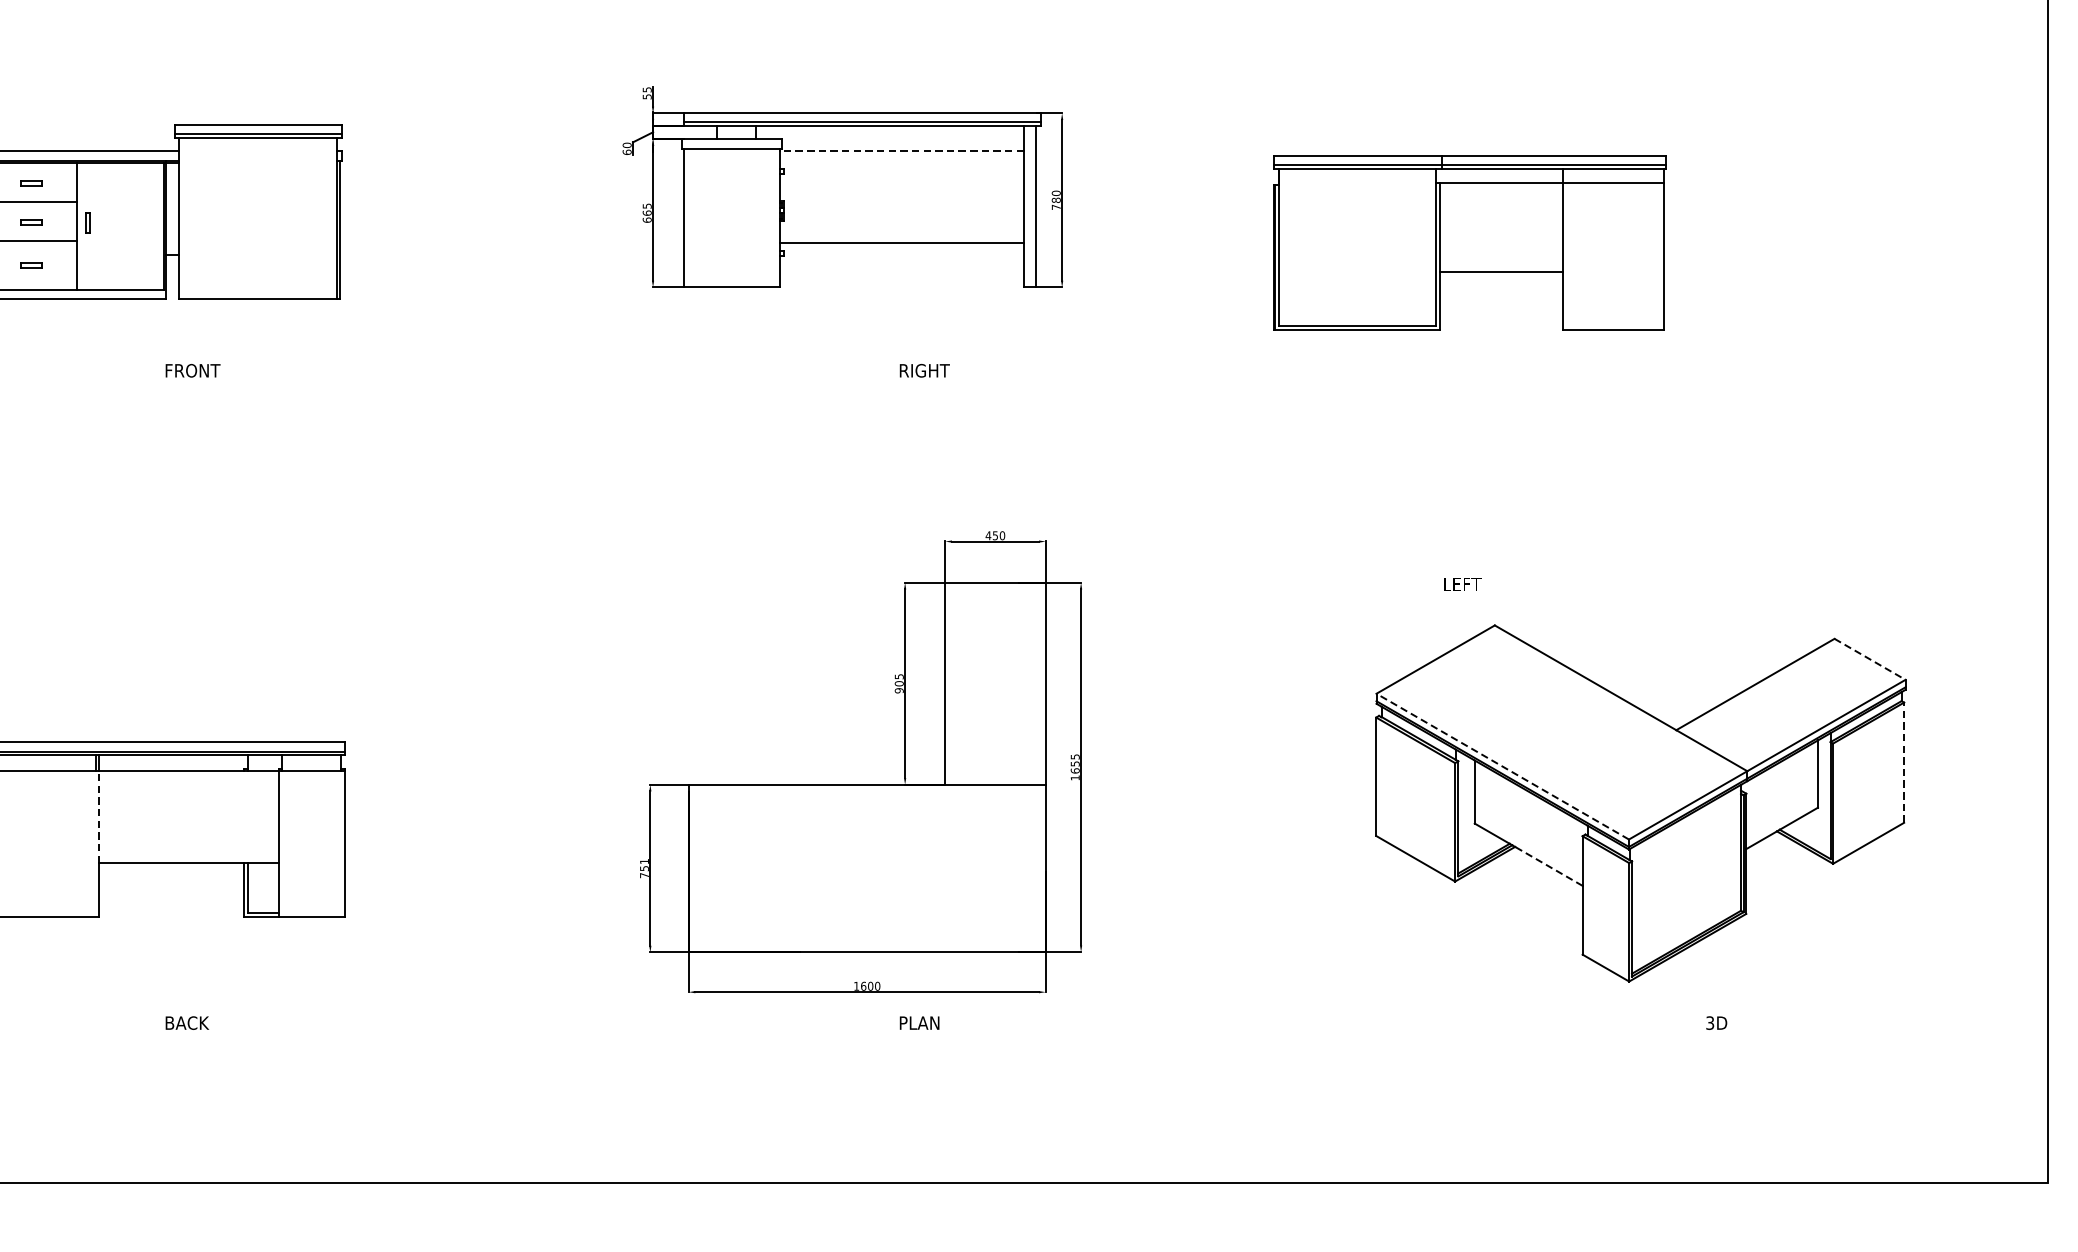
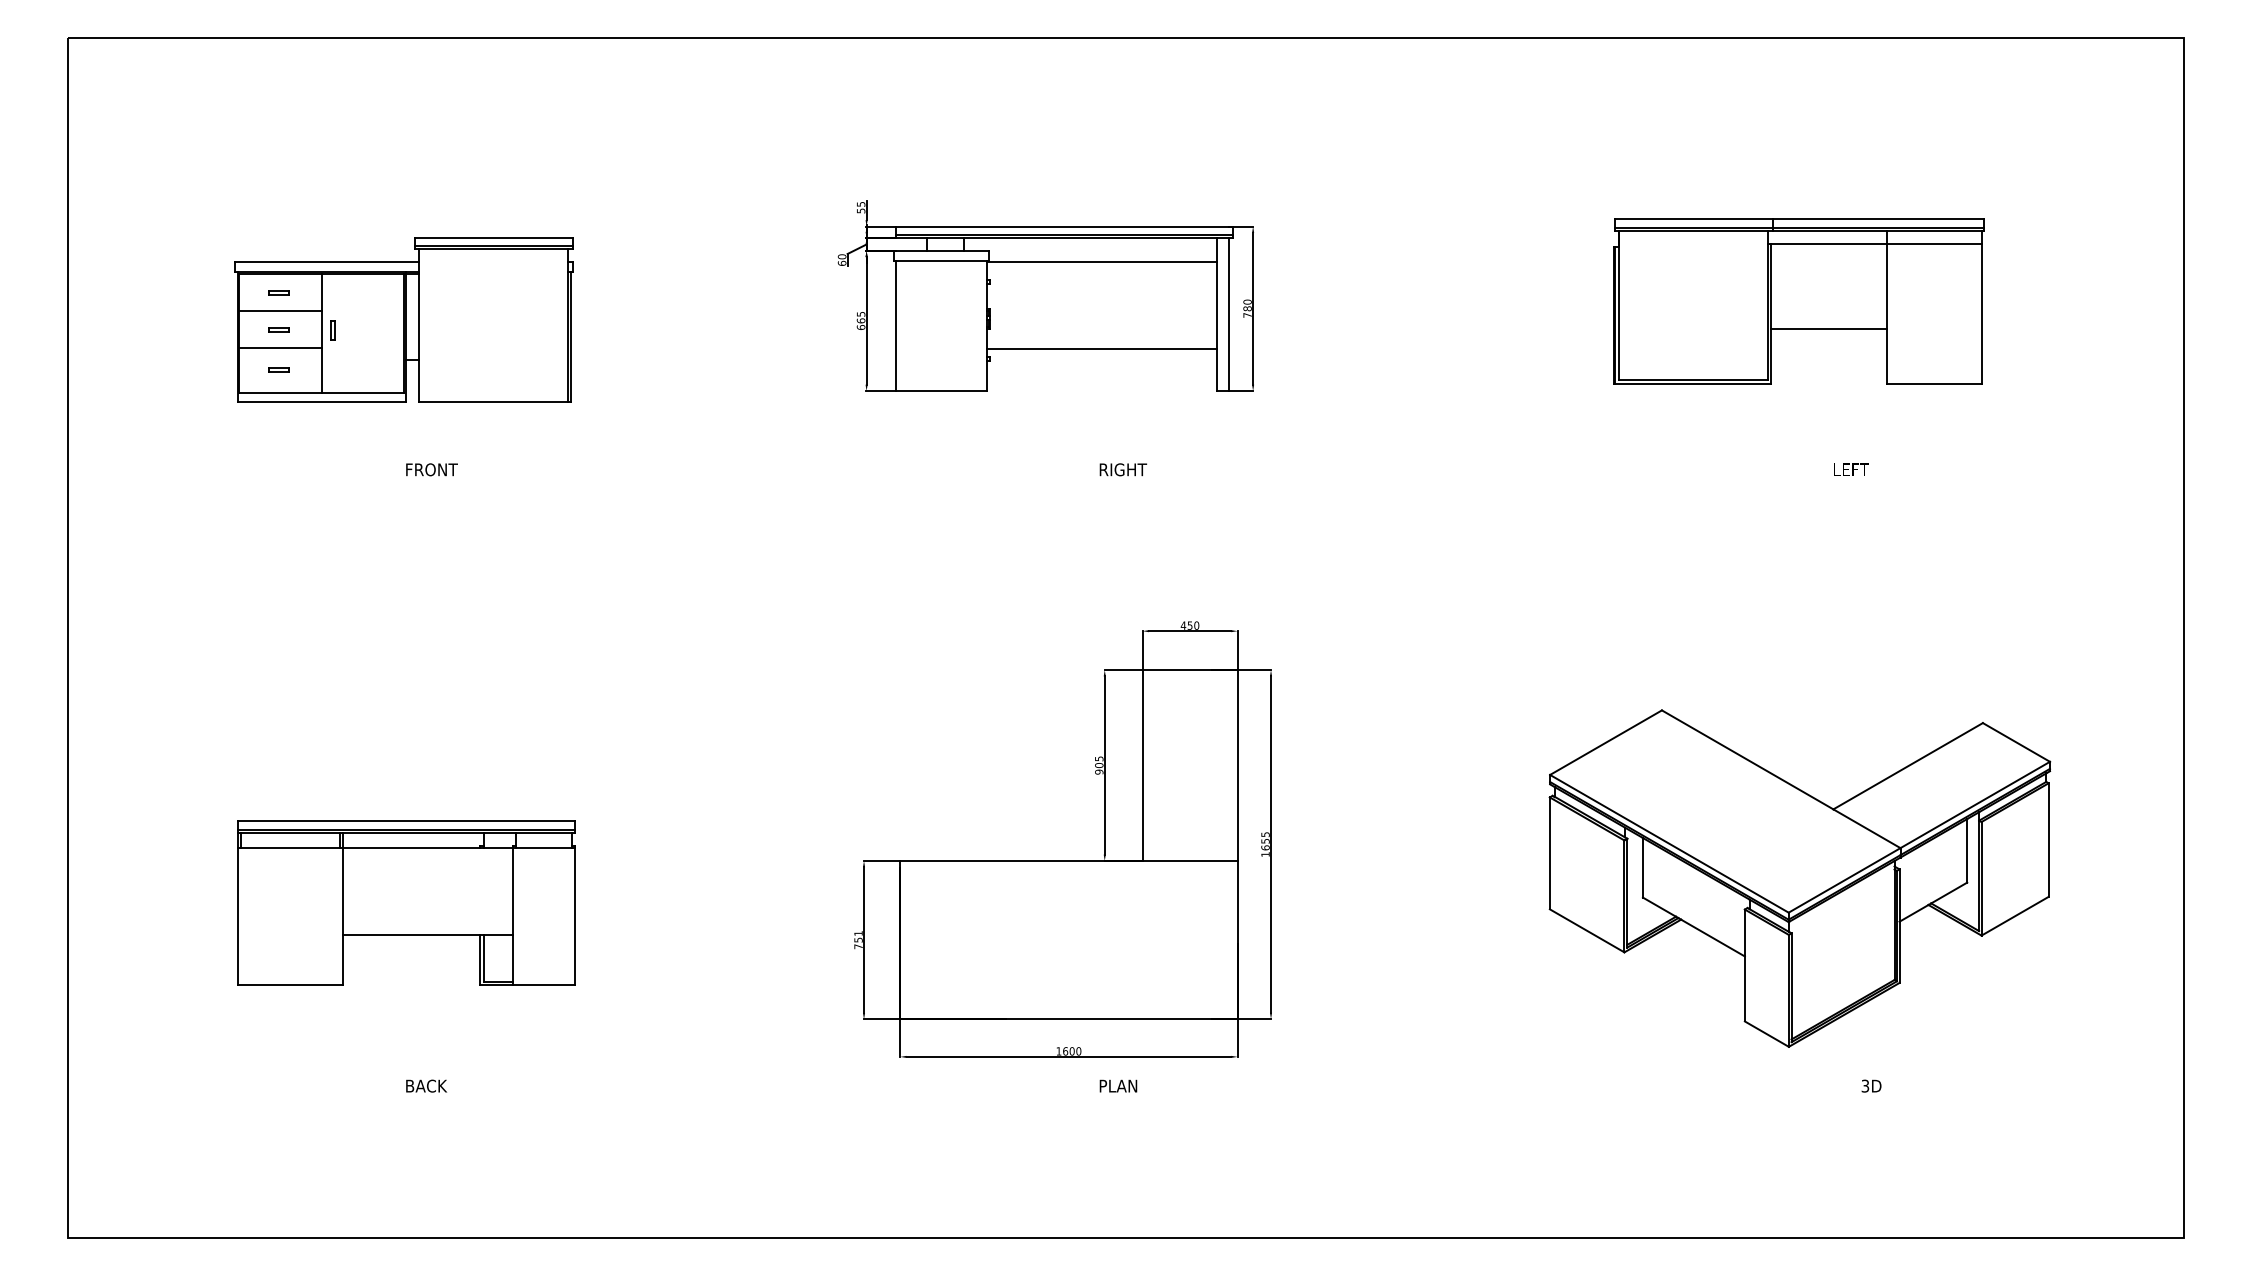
line: (901, 151) -> (1101, 262), dashed -> solid
part: (1468, 243) -> (1798, 301), moved
text: (1462, 584) -> (1851, 469), moved
line: (1870, 659) -> (2016, 742), dashed -> solid
line: (1903, 763) -> (2048, 840), dashed -> solid
line: (1502, 766) -> (1669, 843), dashed -> solid
line: (99, 817) -> (343, 891), dashed -> solid
line: (1549, 866) -> (1713, 938), dashed -> solid

